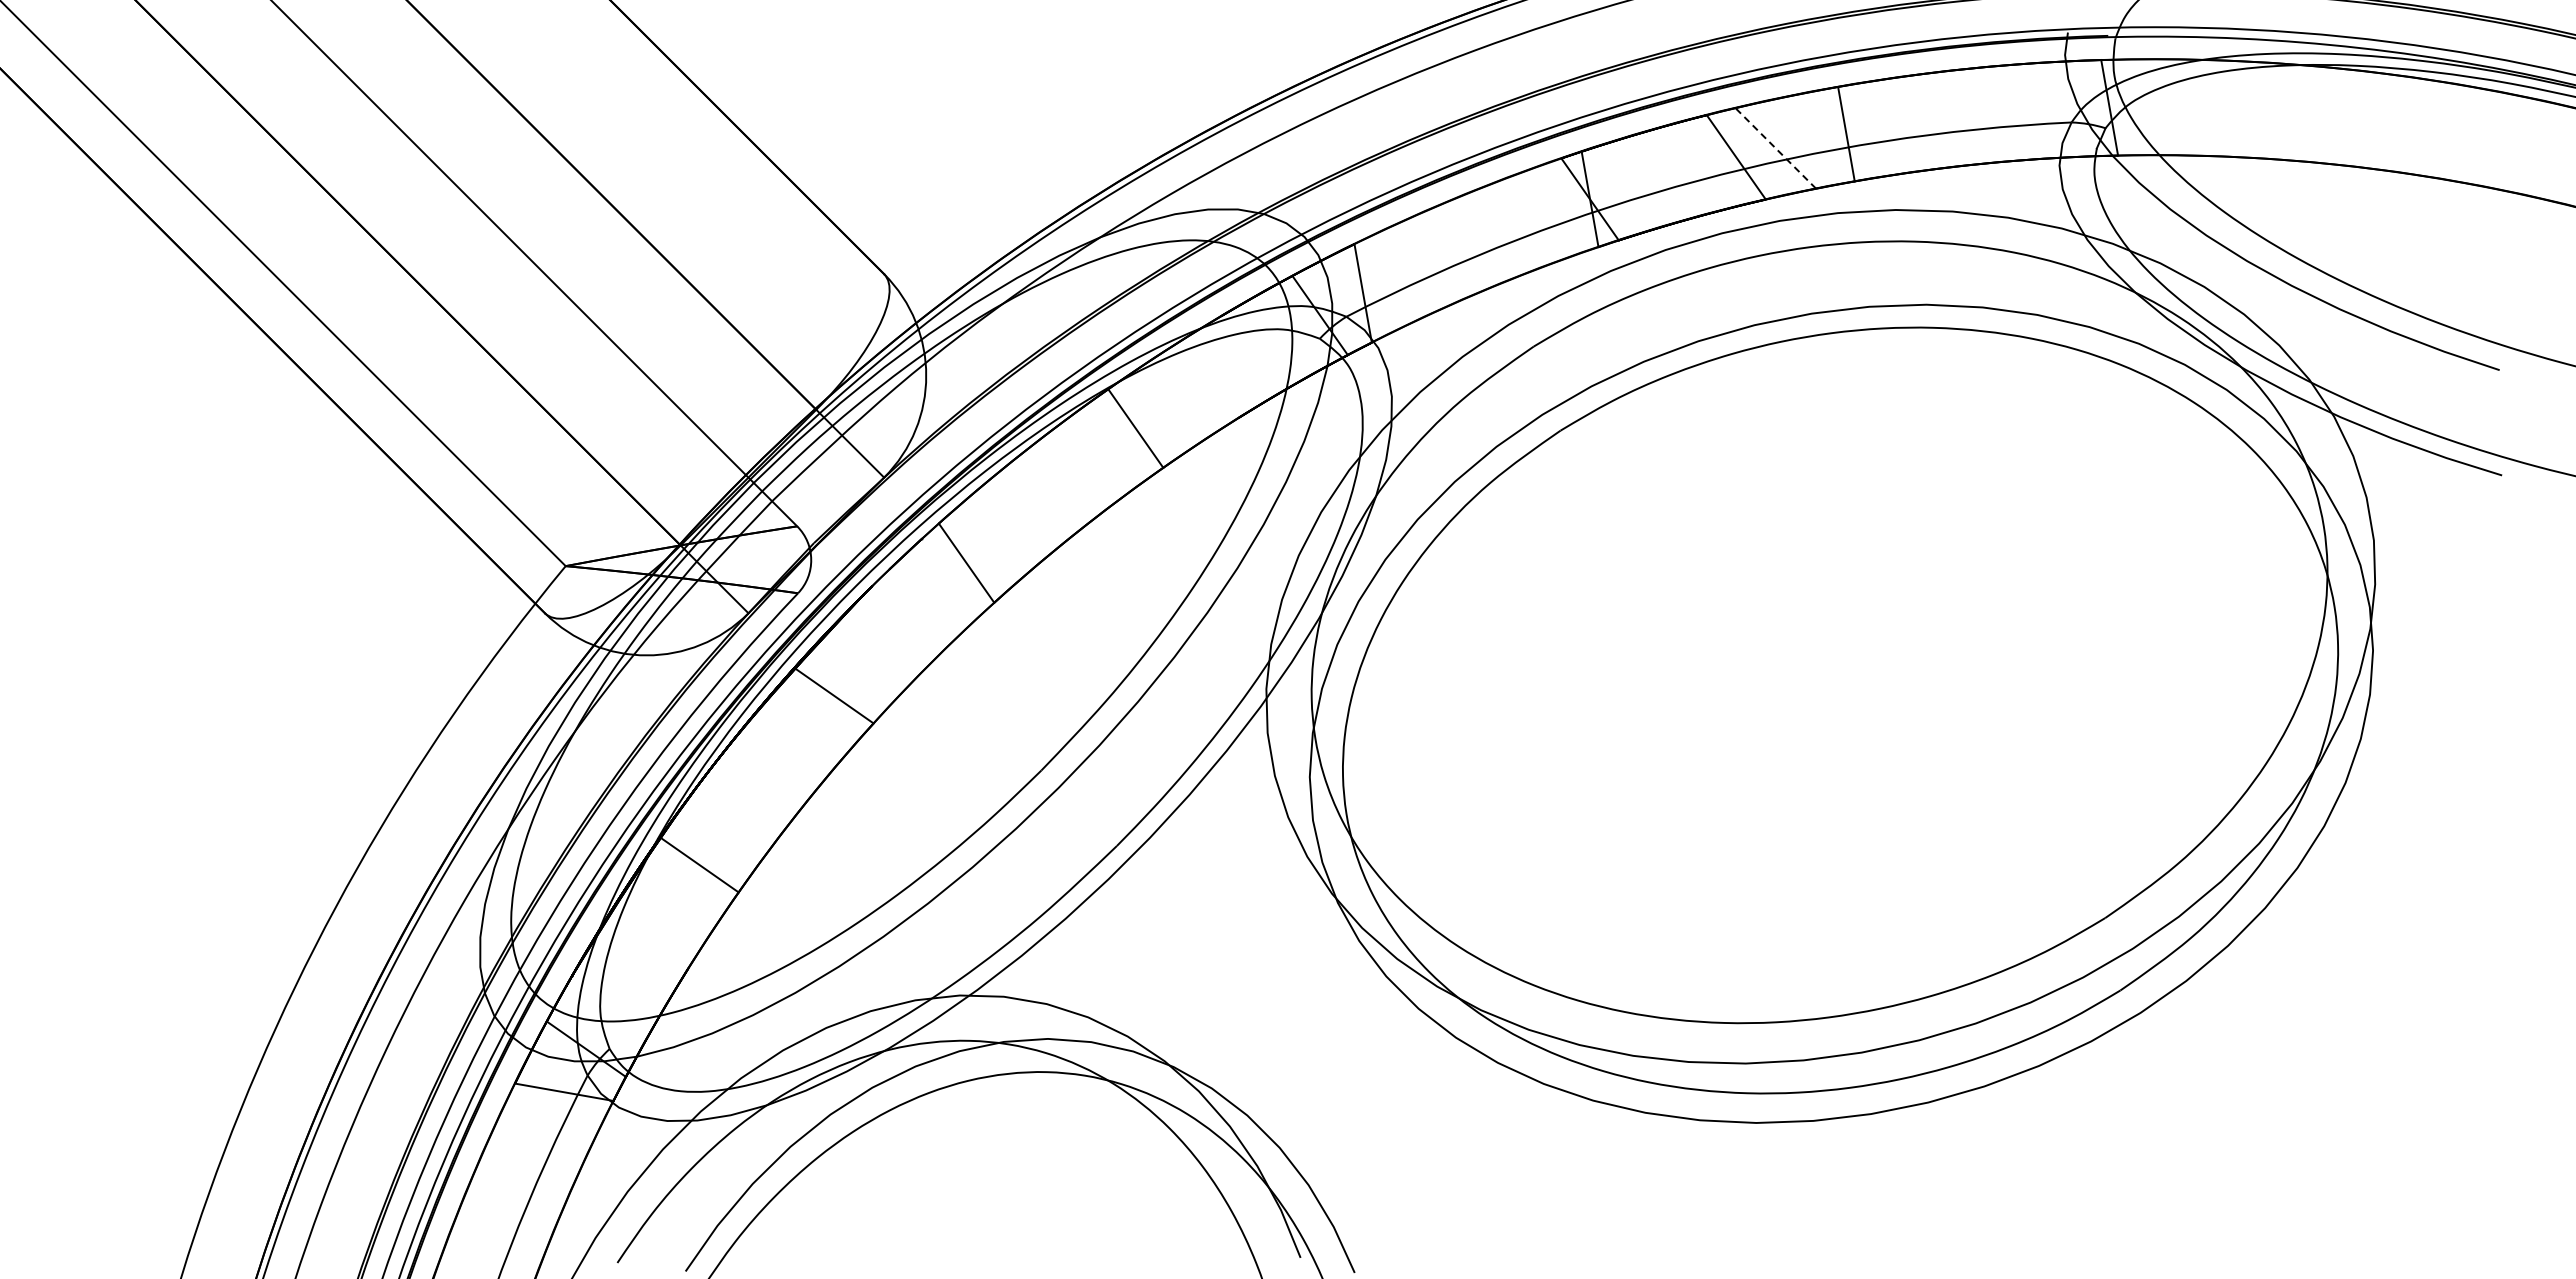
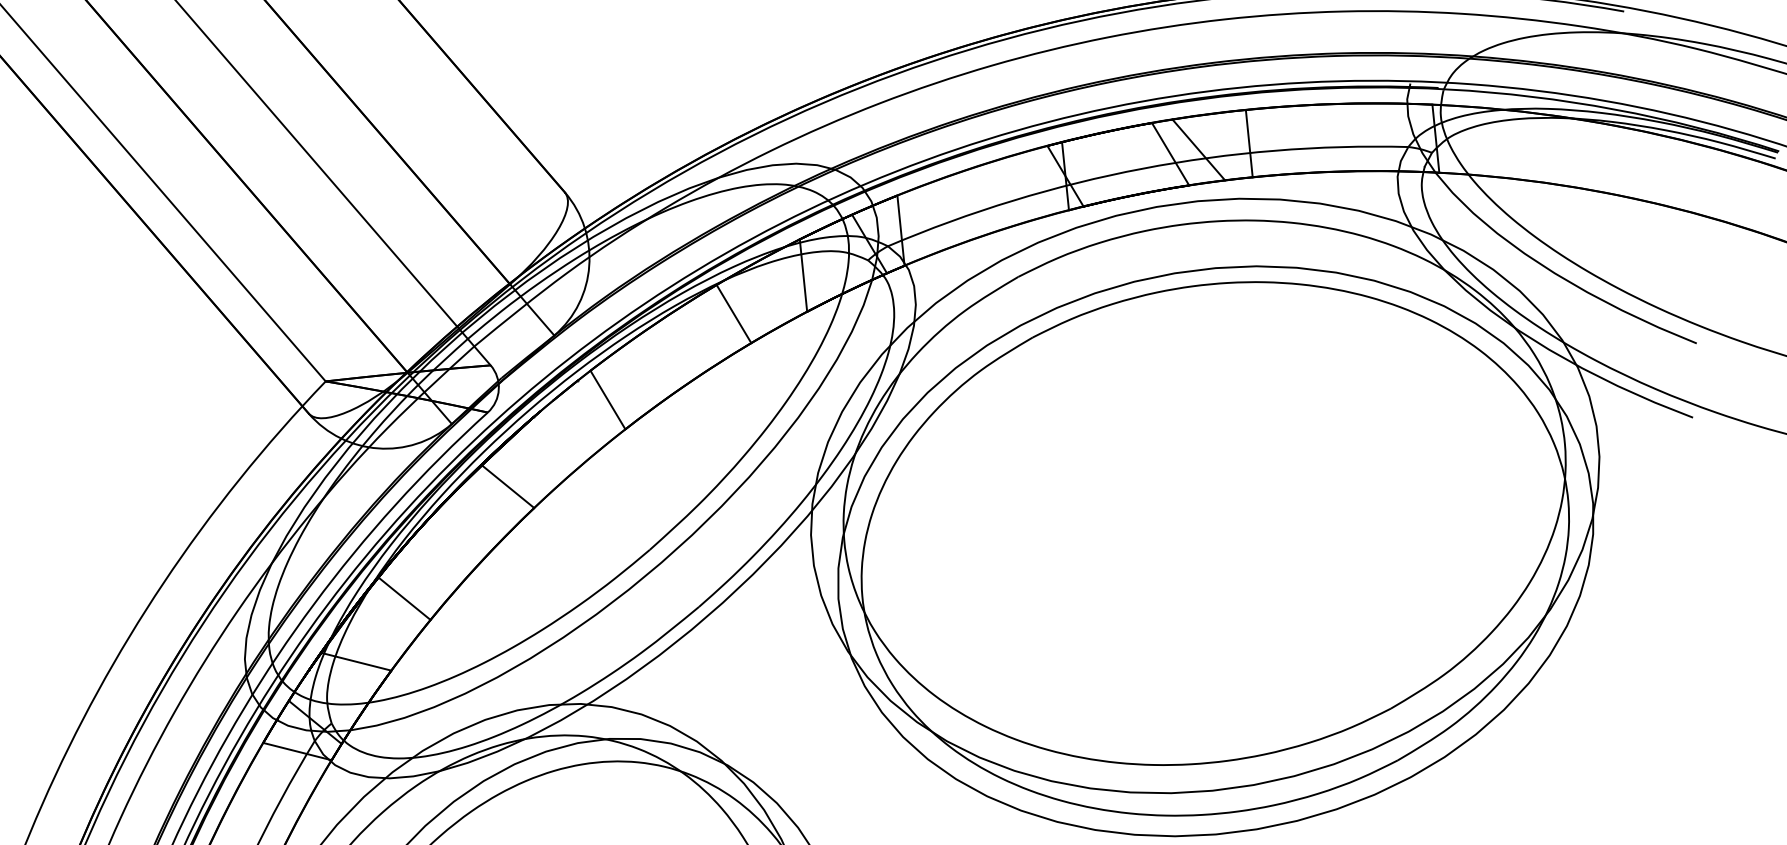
line: (1775, 148) -> (1198, 150), dashed -> solid
line: (1229, 366) -> (803, 275), added
line: (637, 959) -> (355, 661), added

